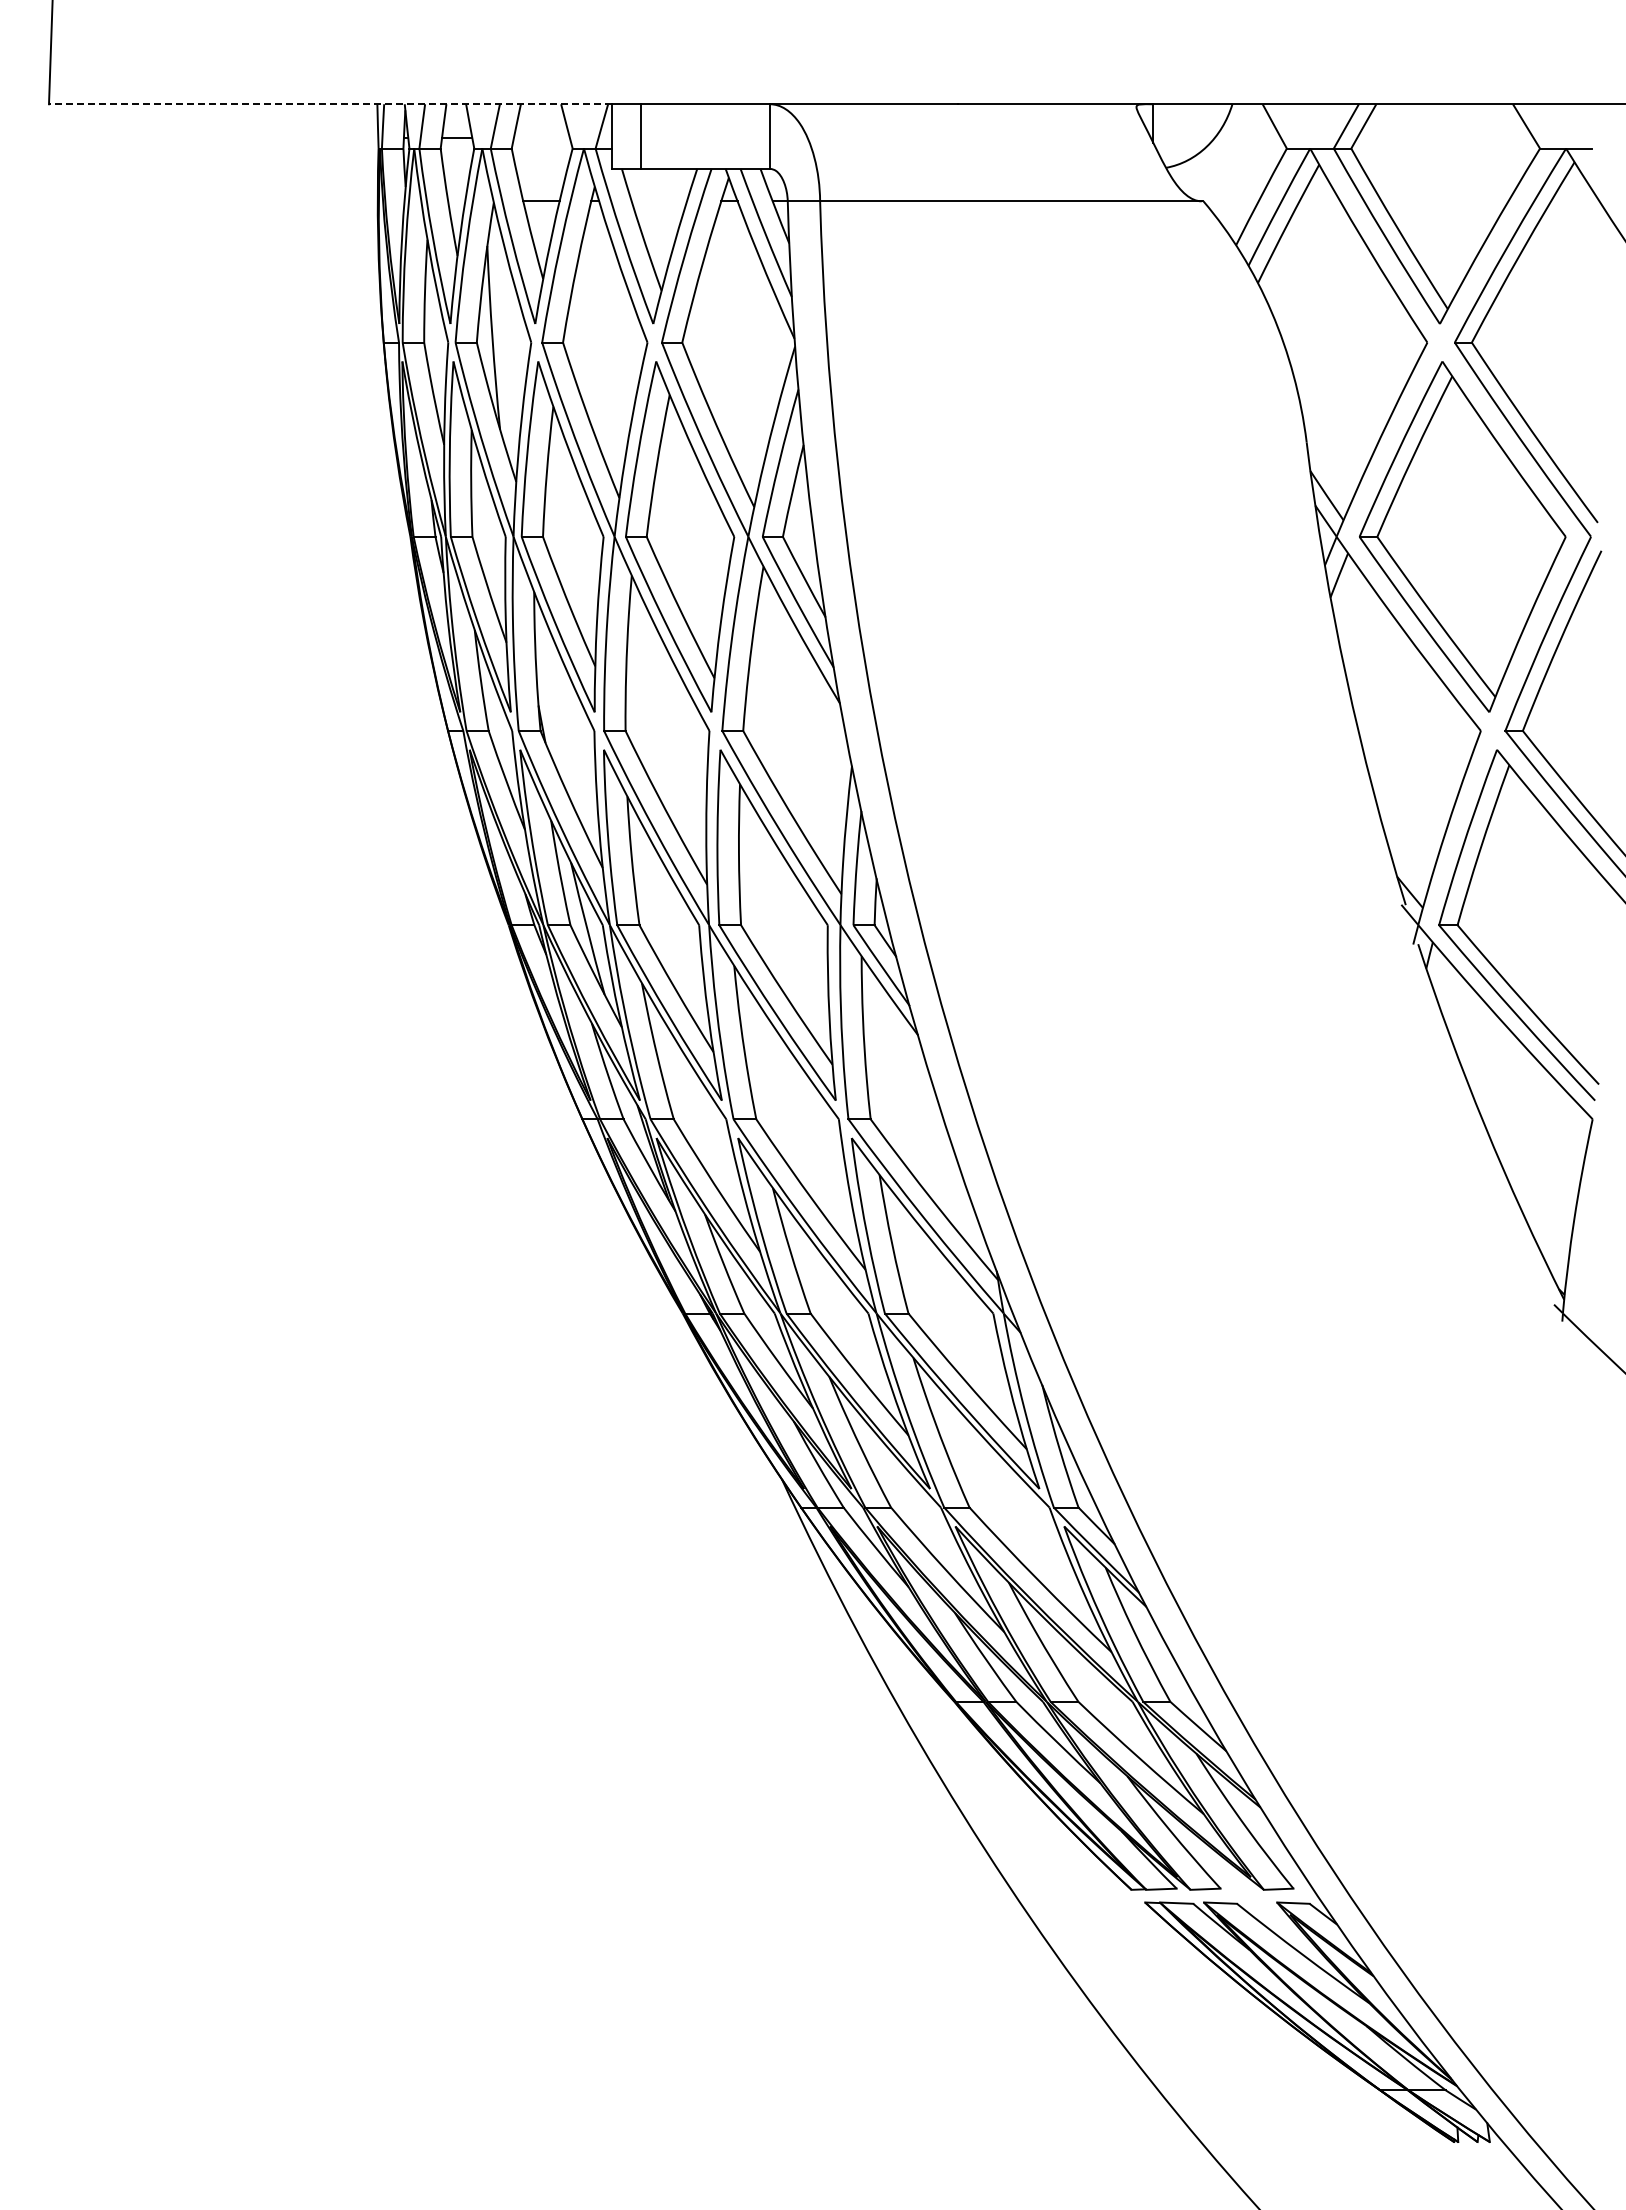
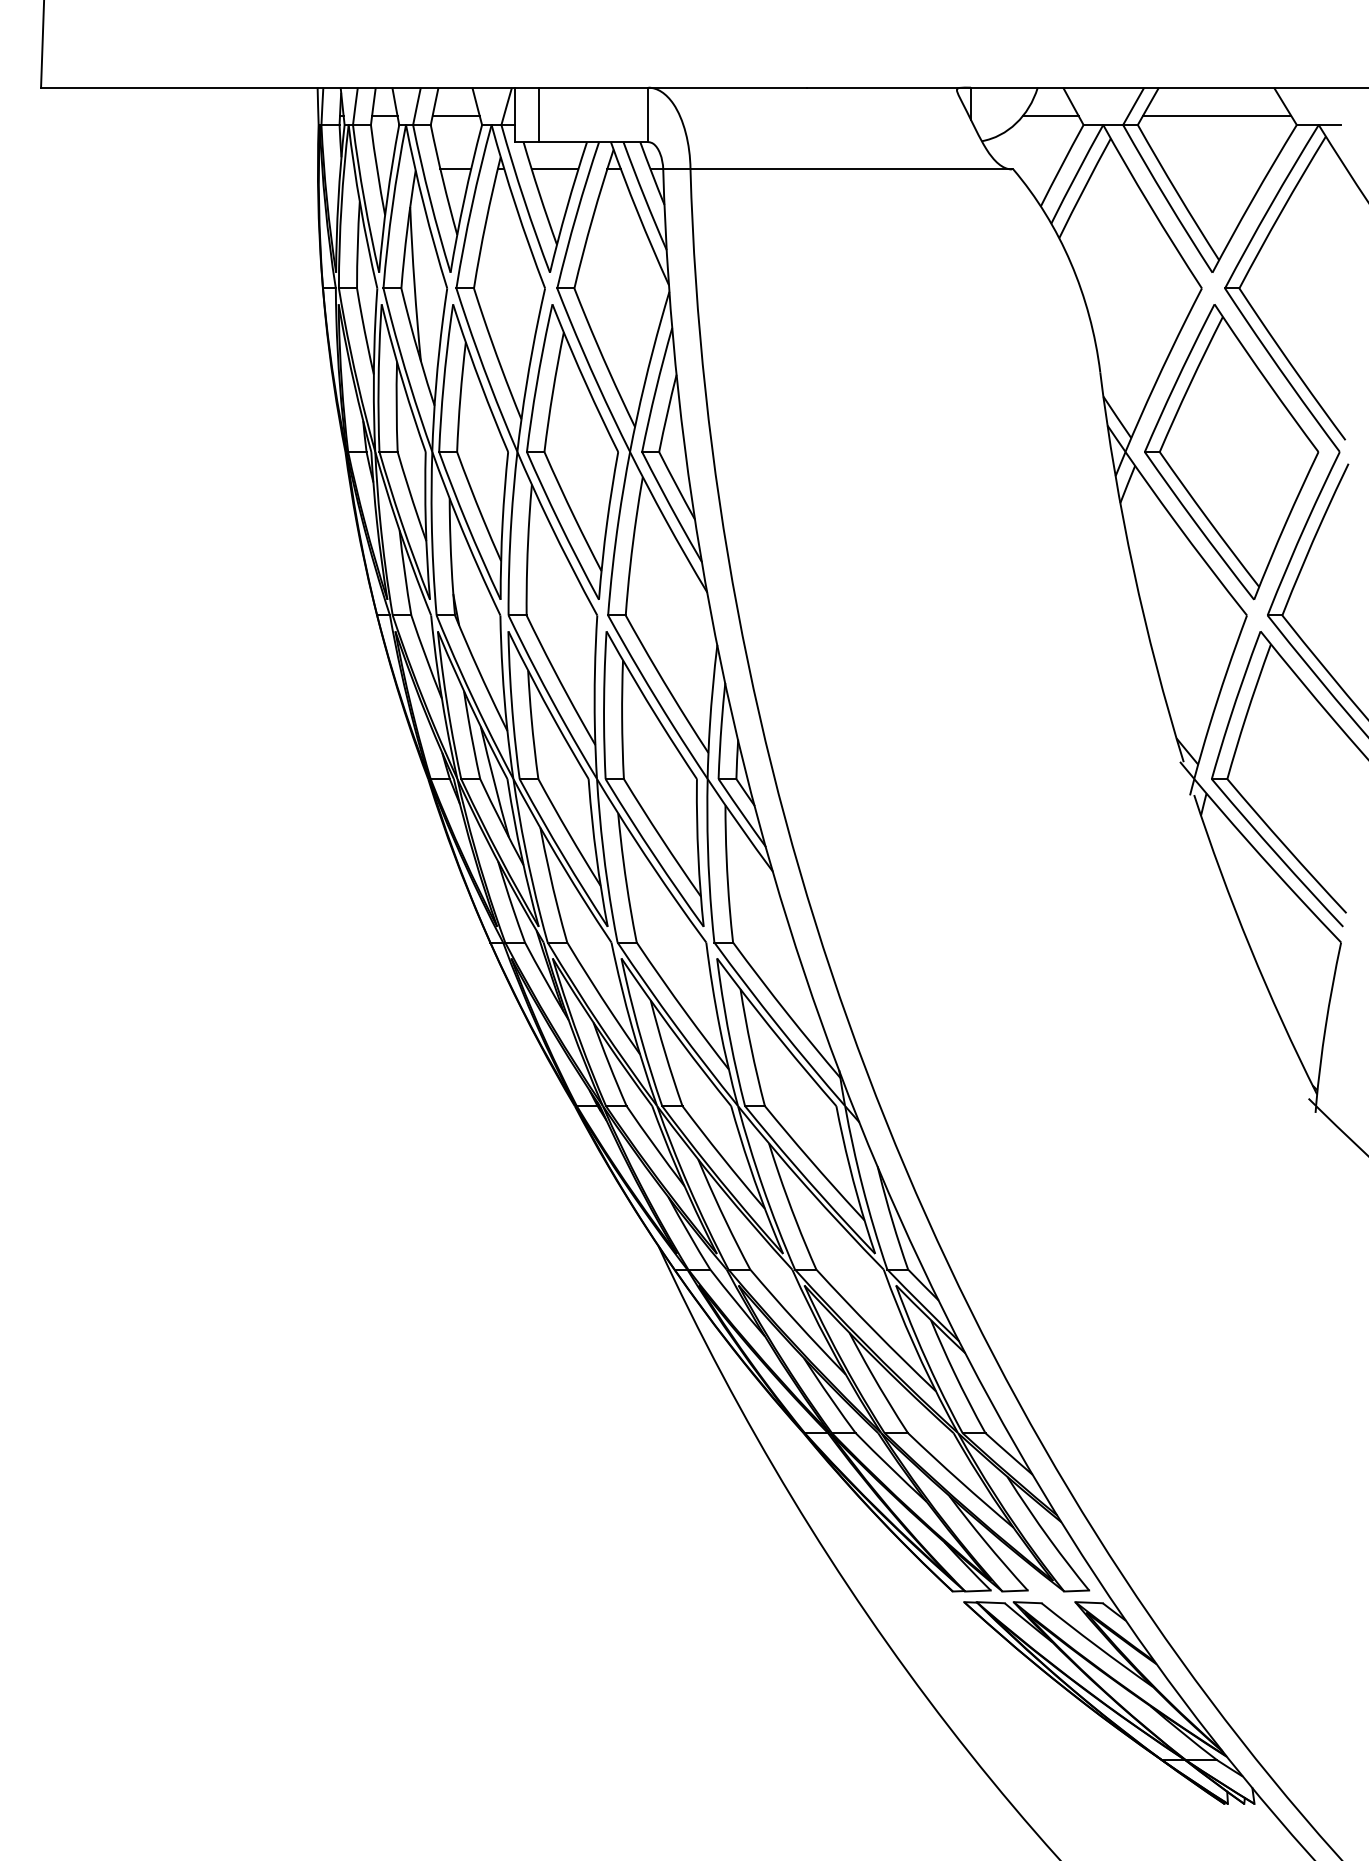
line: (329, 104) -> (277, 87), dashed -> solid
line: (541, 137) -> (455, 115), added
line: (1247, 137) -> (1050, 115), added
line: (1445, 137) -> (1217, 115), added
line: (658, 201) -> (554, 169), added

